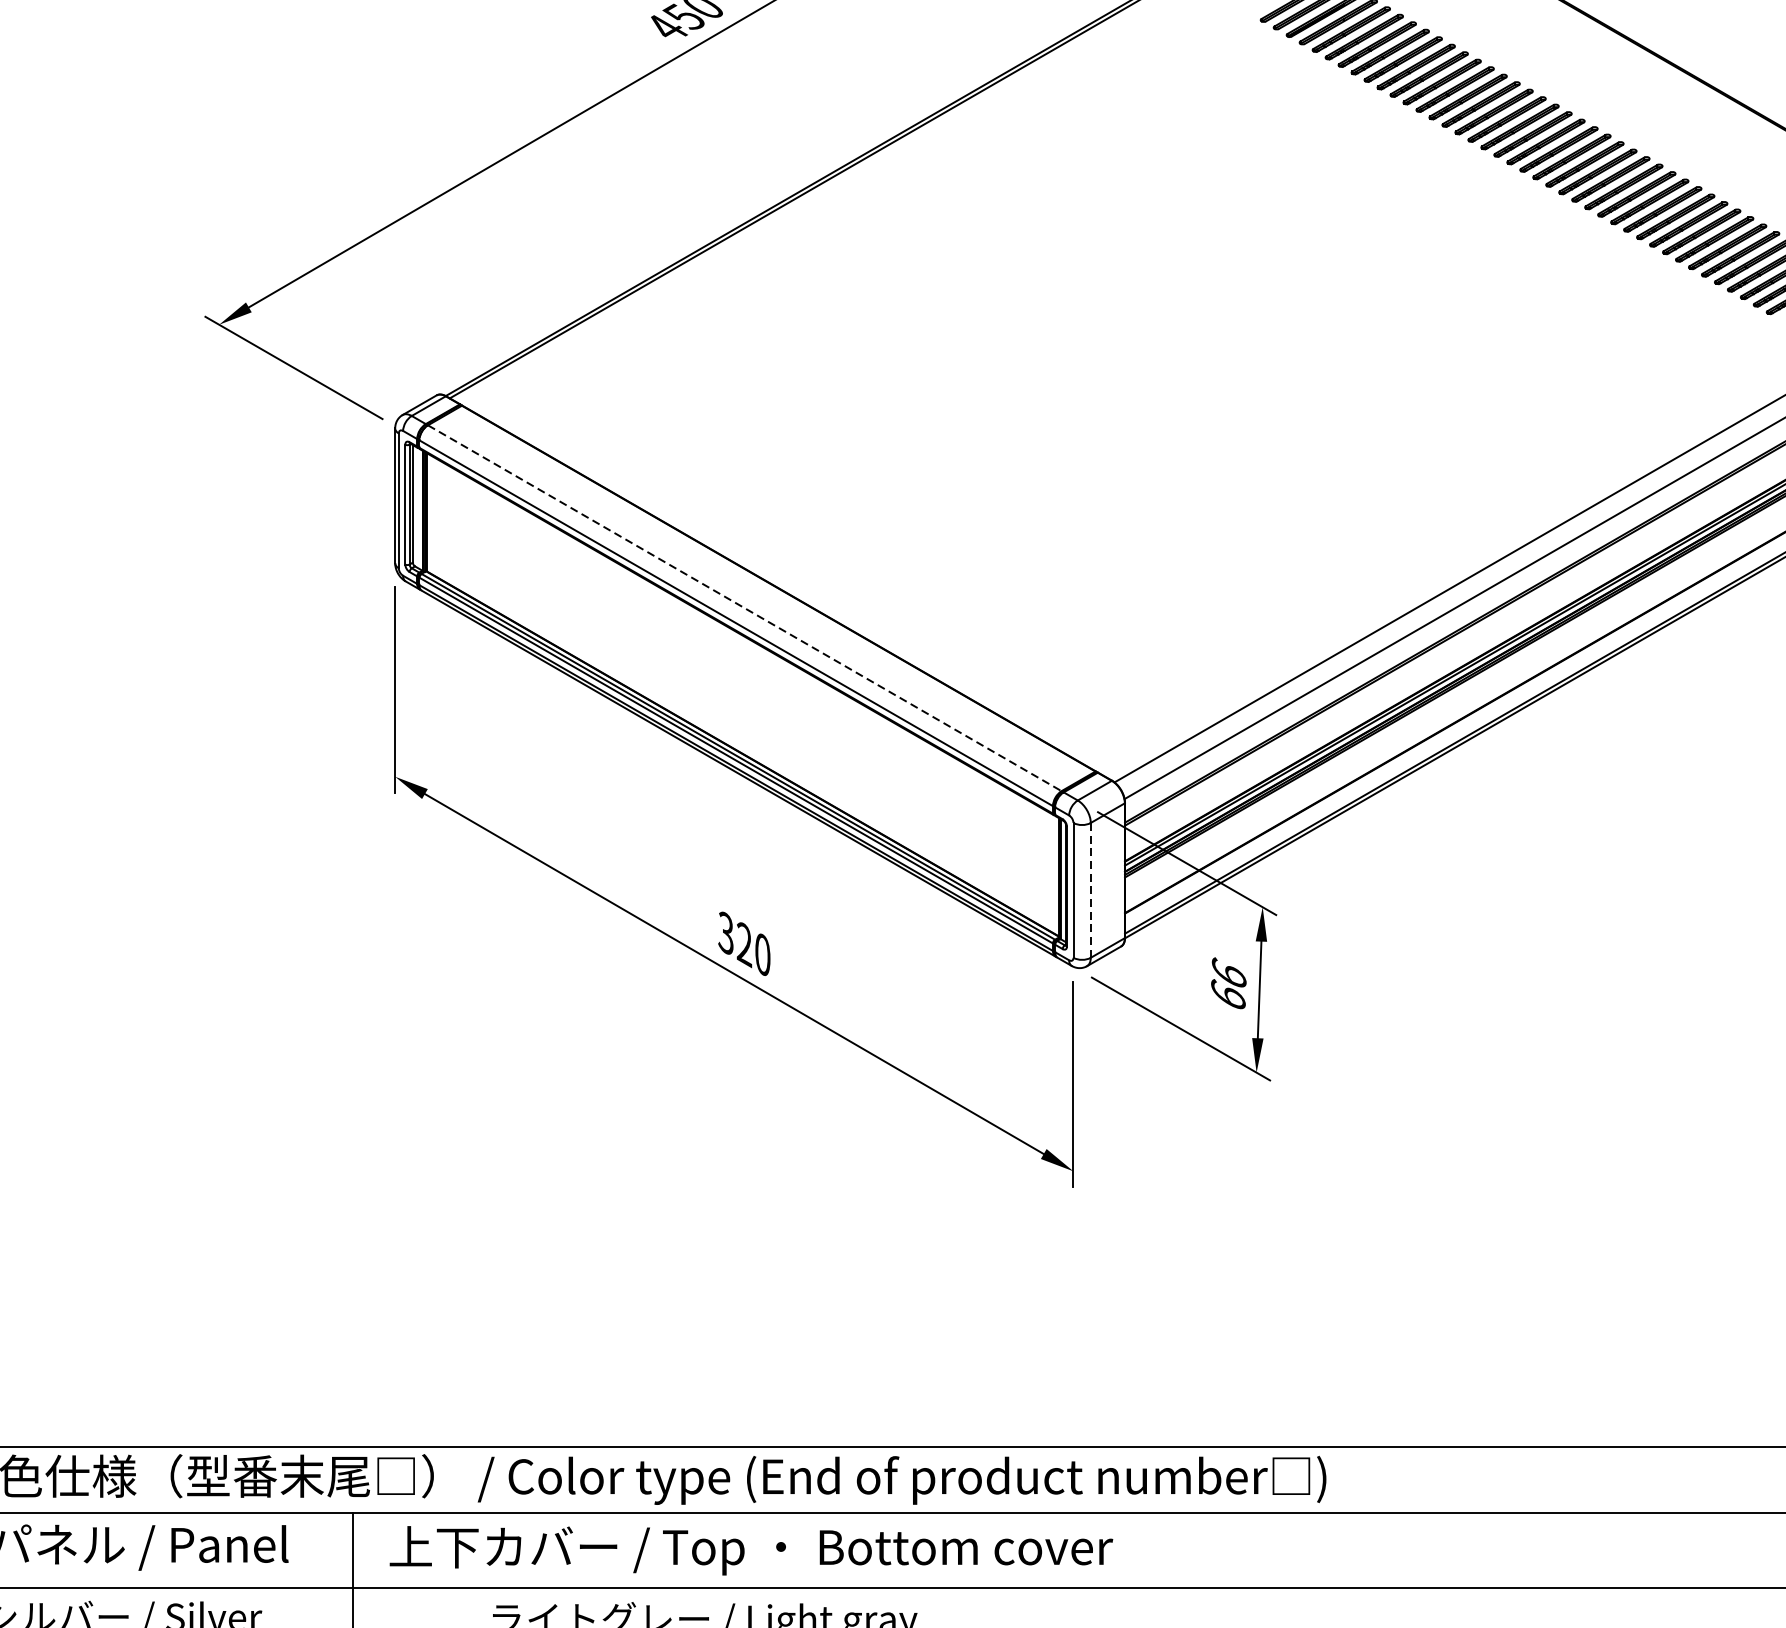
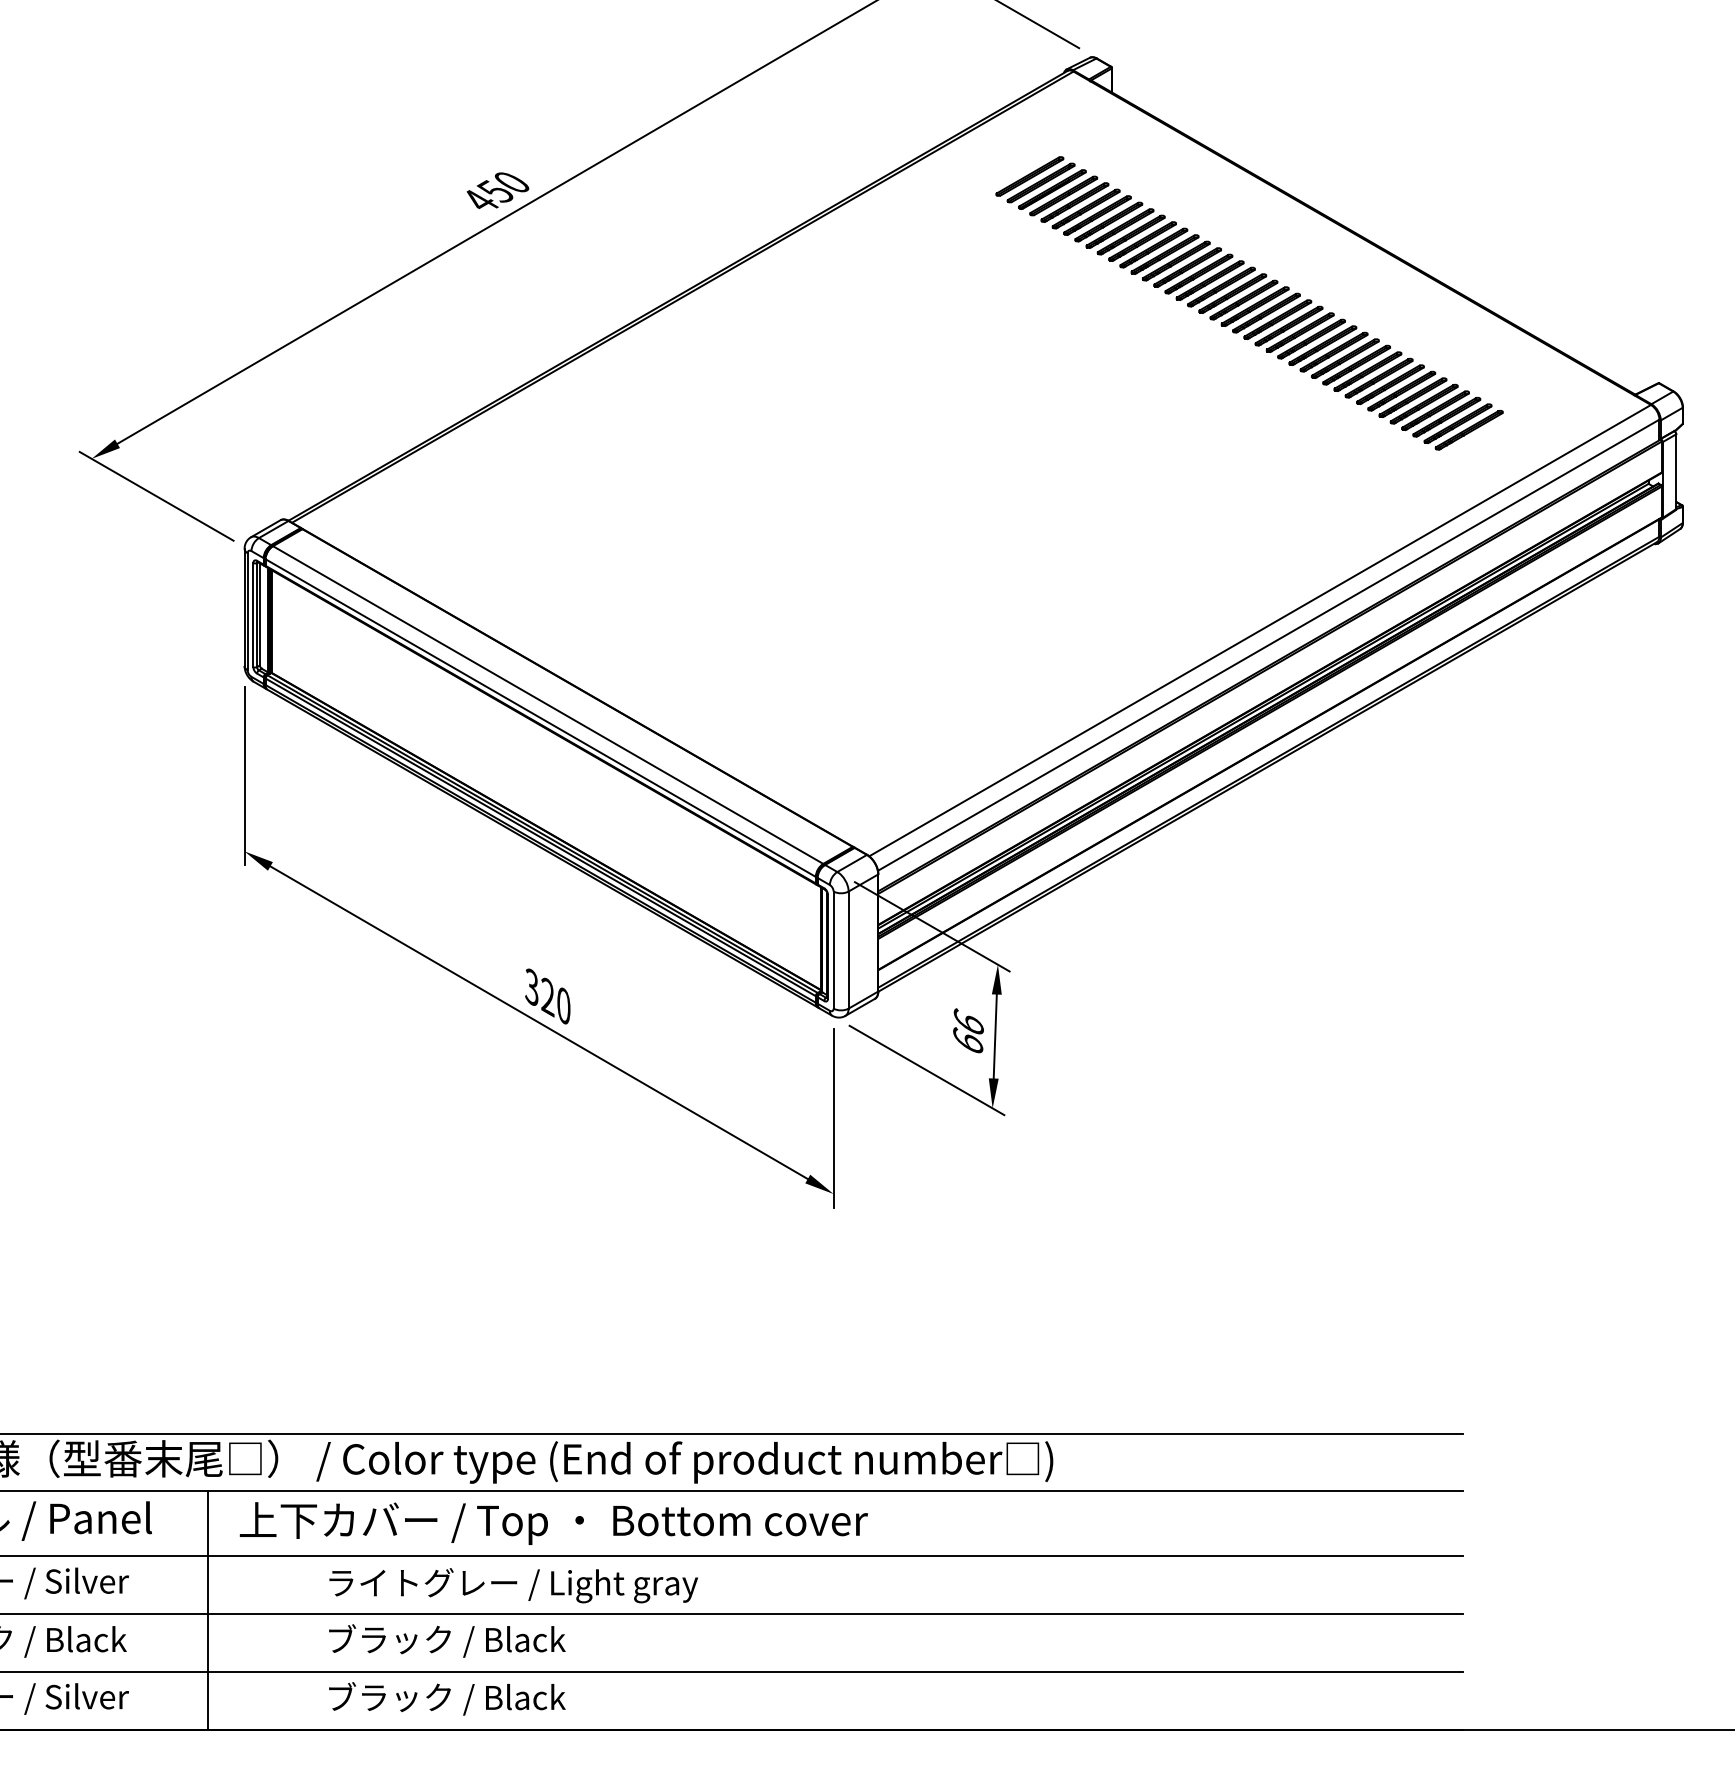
line: (745, 608) -> (548, 705), dashed -> solid
line: (1090, 890) -> (848, 950), dashed -> solid

